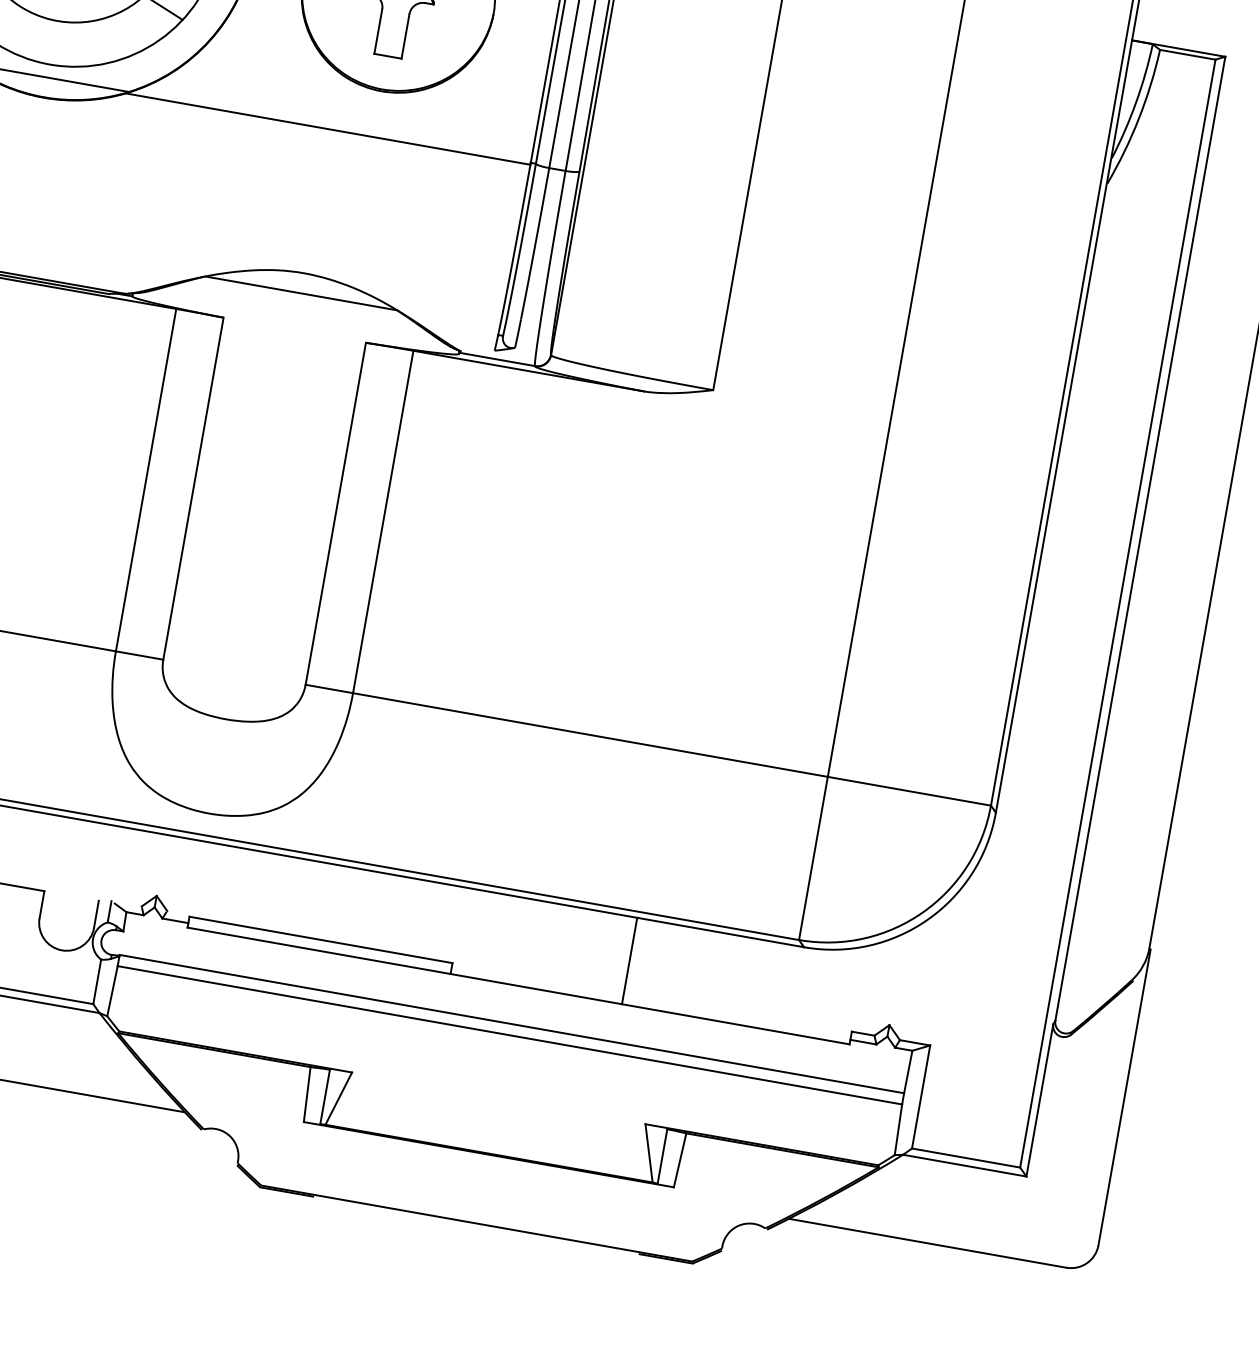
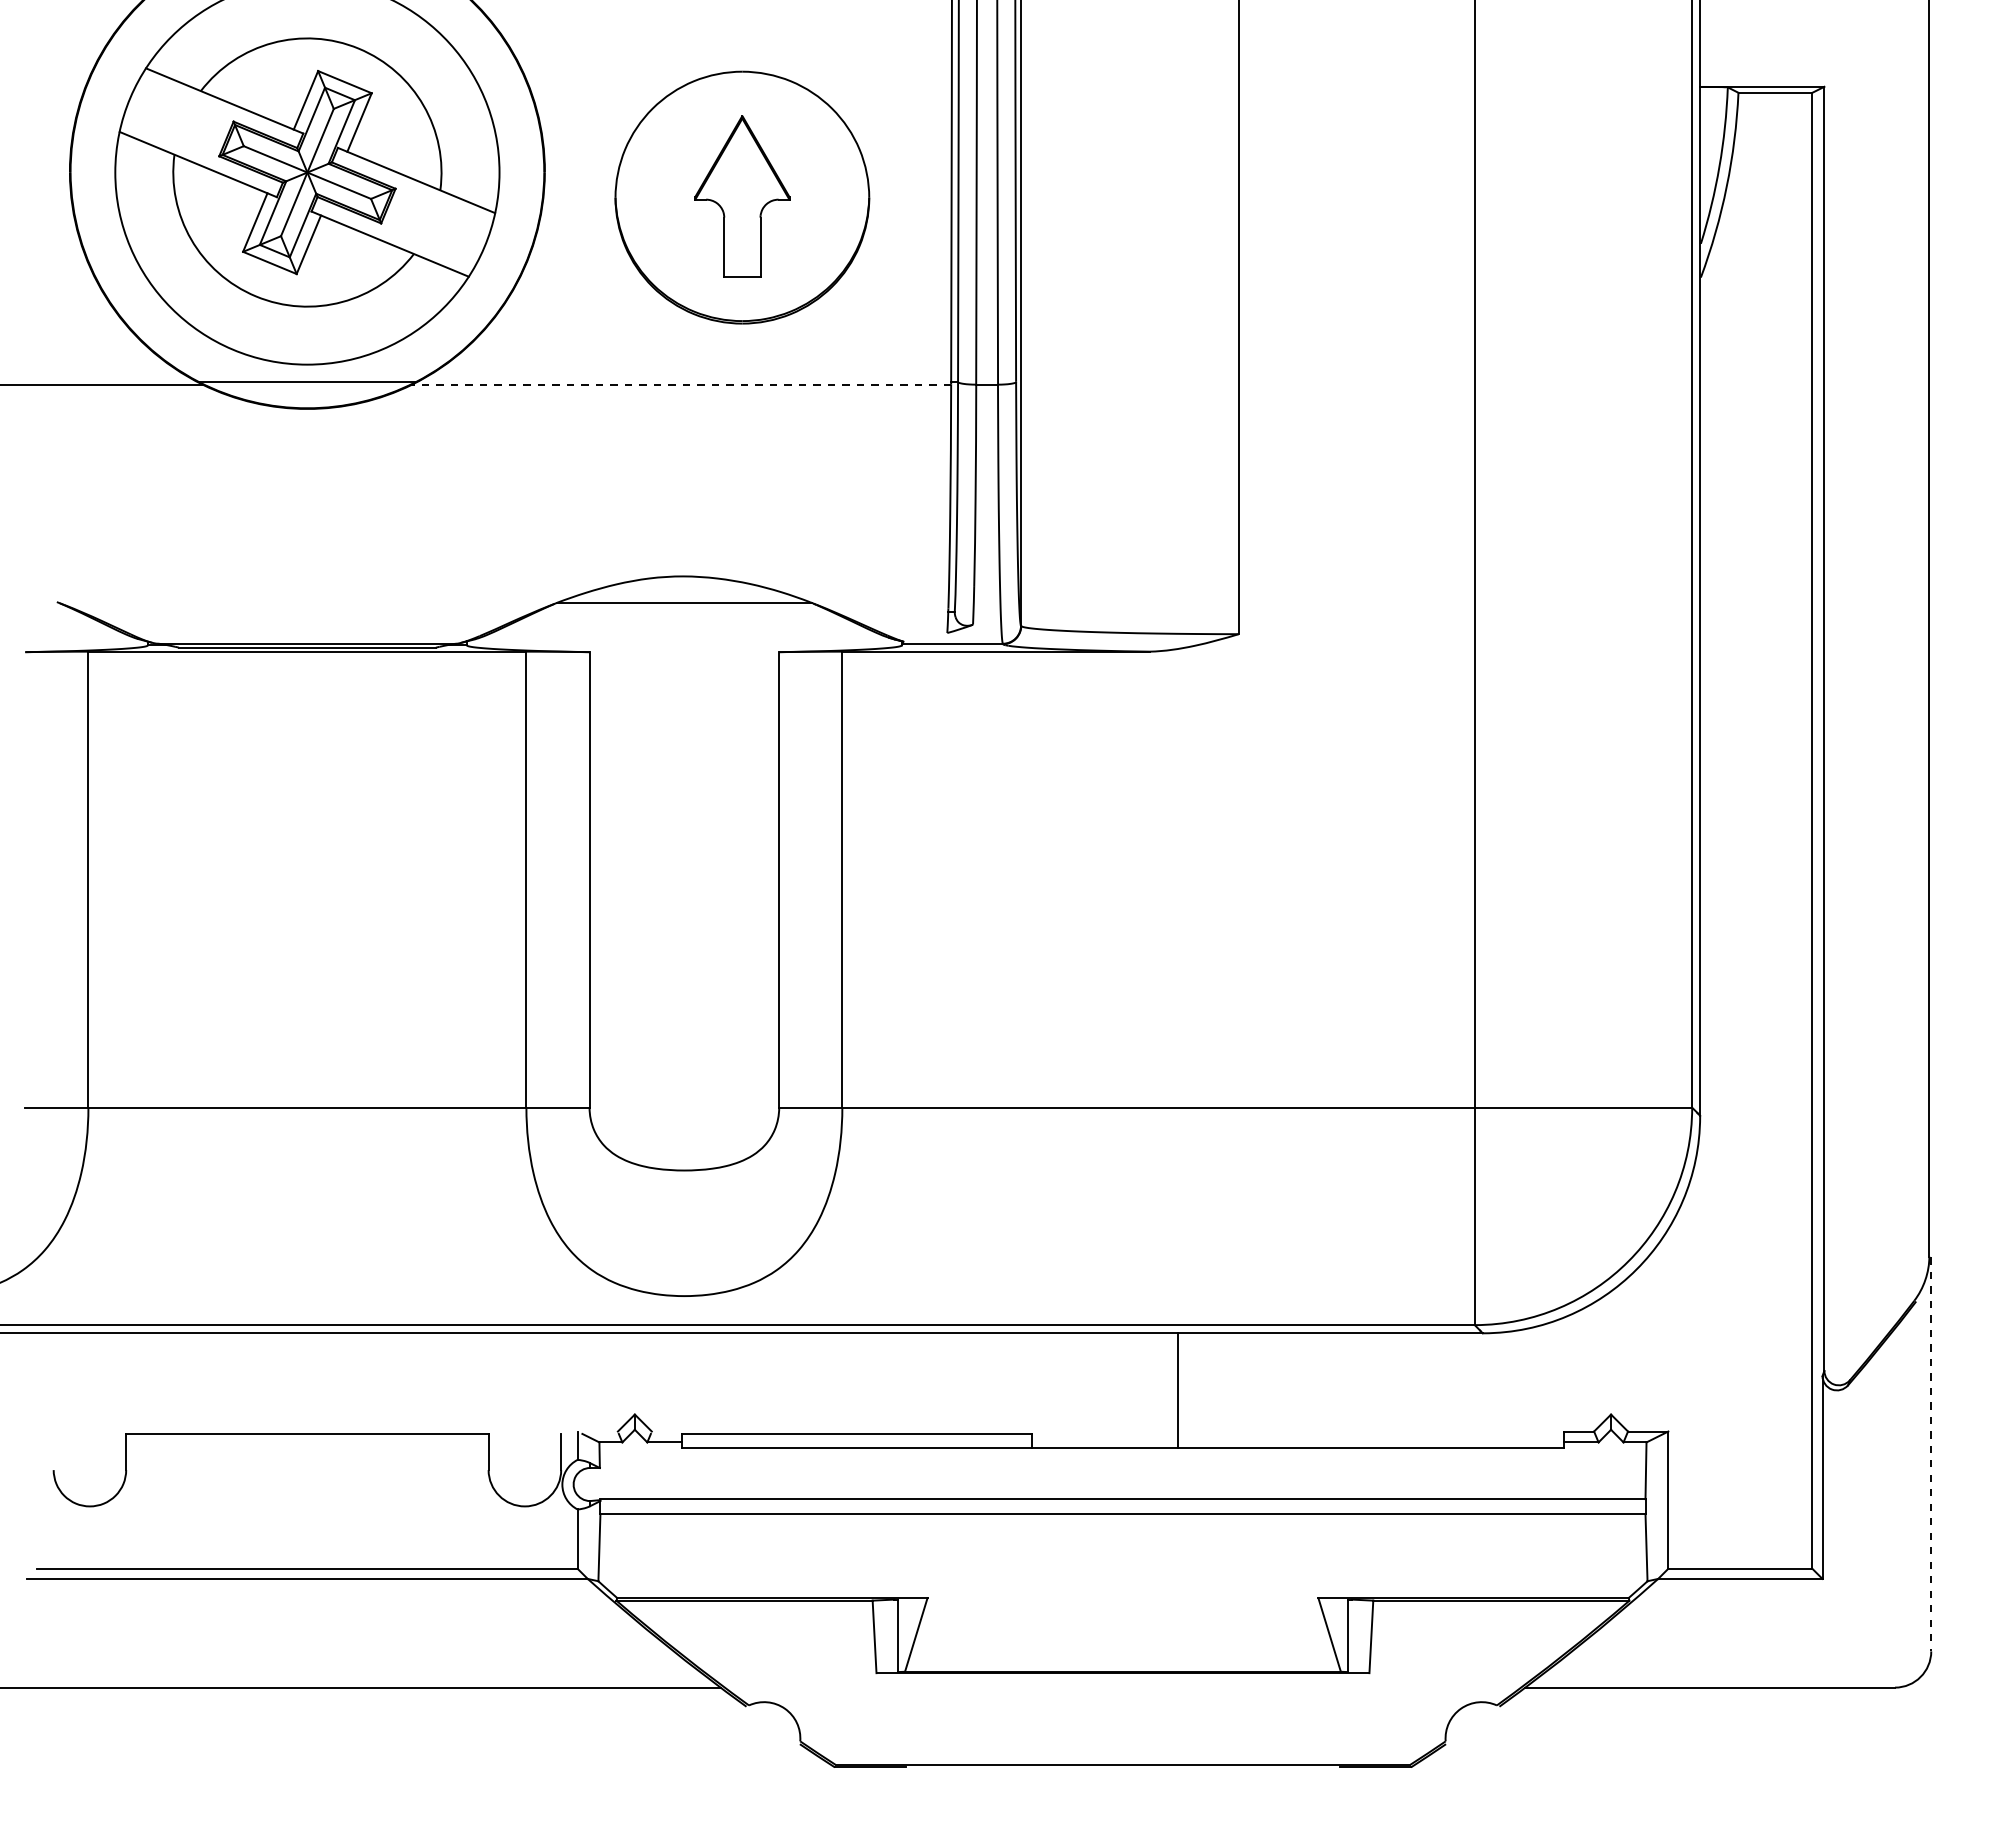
line: (328, 128) -> (681, 384), solid -> dashed
line: (629, 960) -> (1177, 1390), moved
line: (1124, 1097) -> (1931, 1454), solid -> dashed

